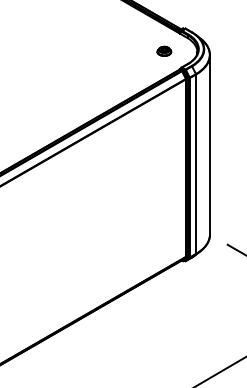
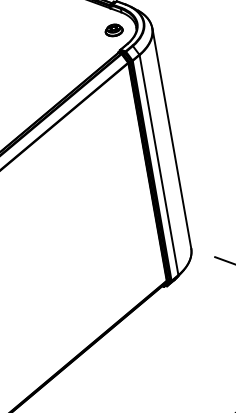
part: (164, 50) -> (114, 29), moved

